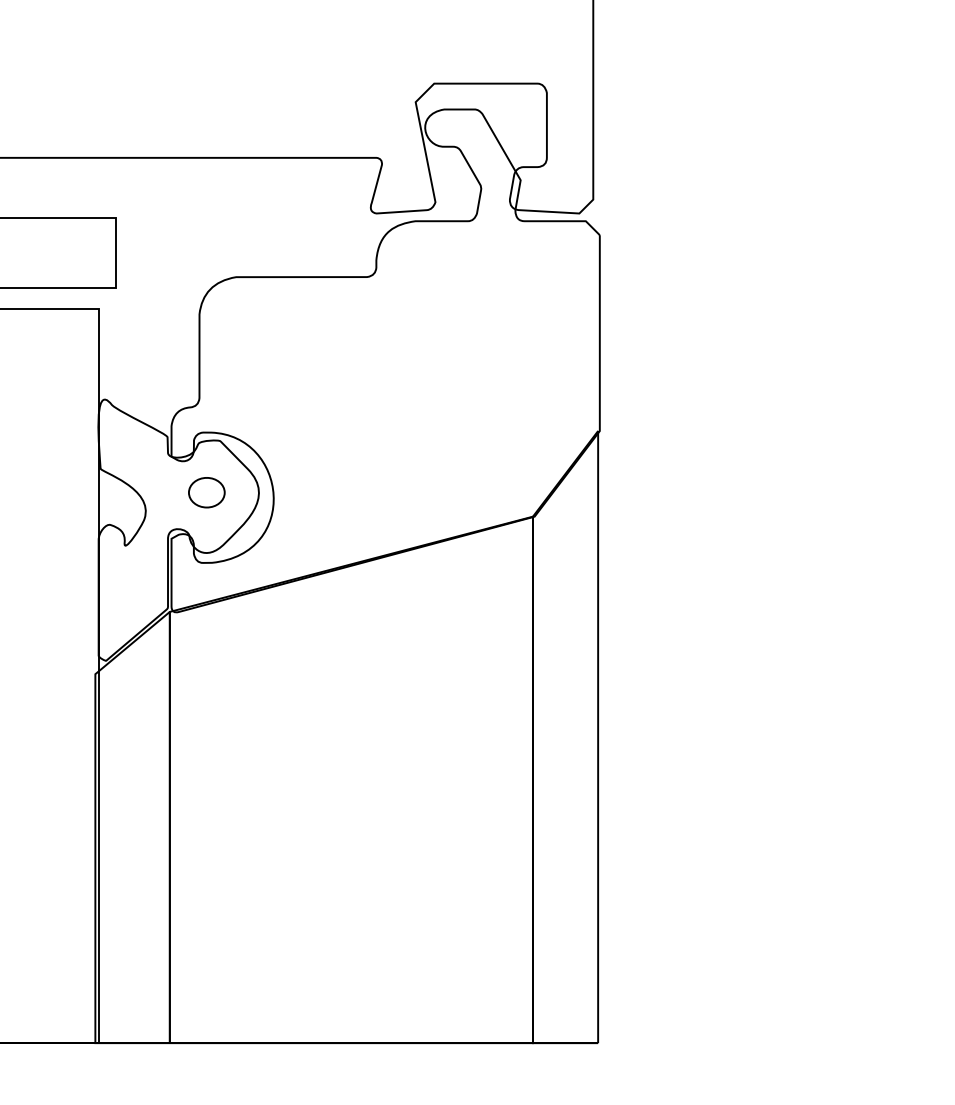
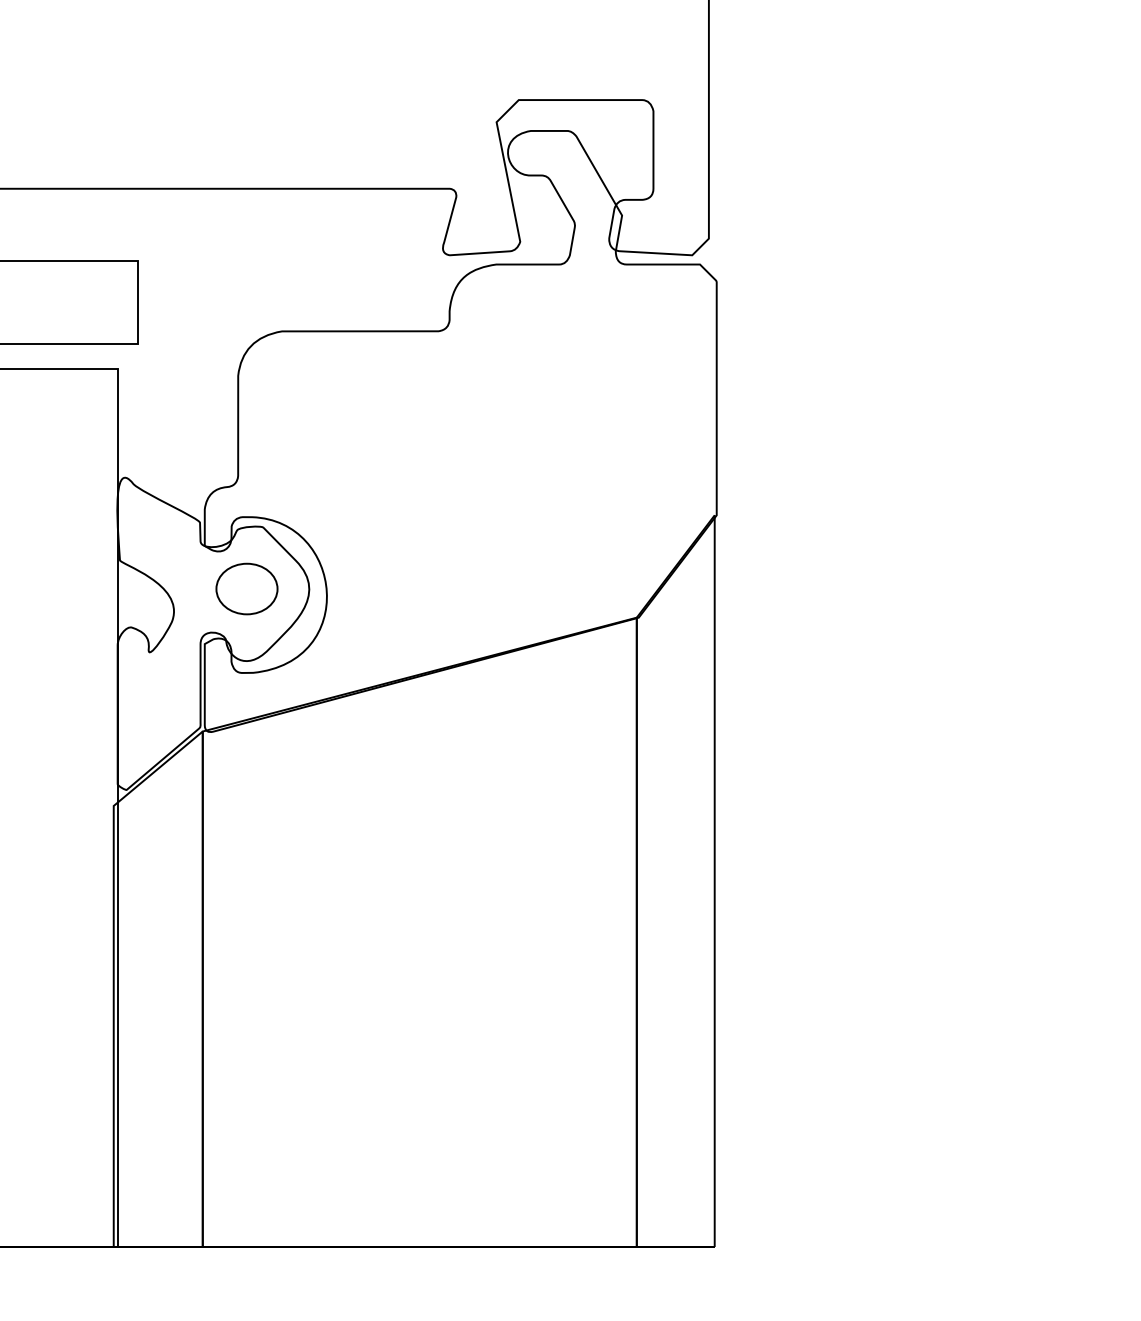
part: (206, 492) -> (246, 588), size x1.43

